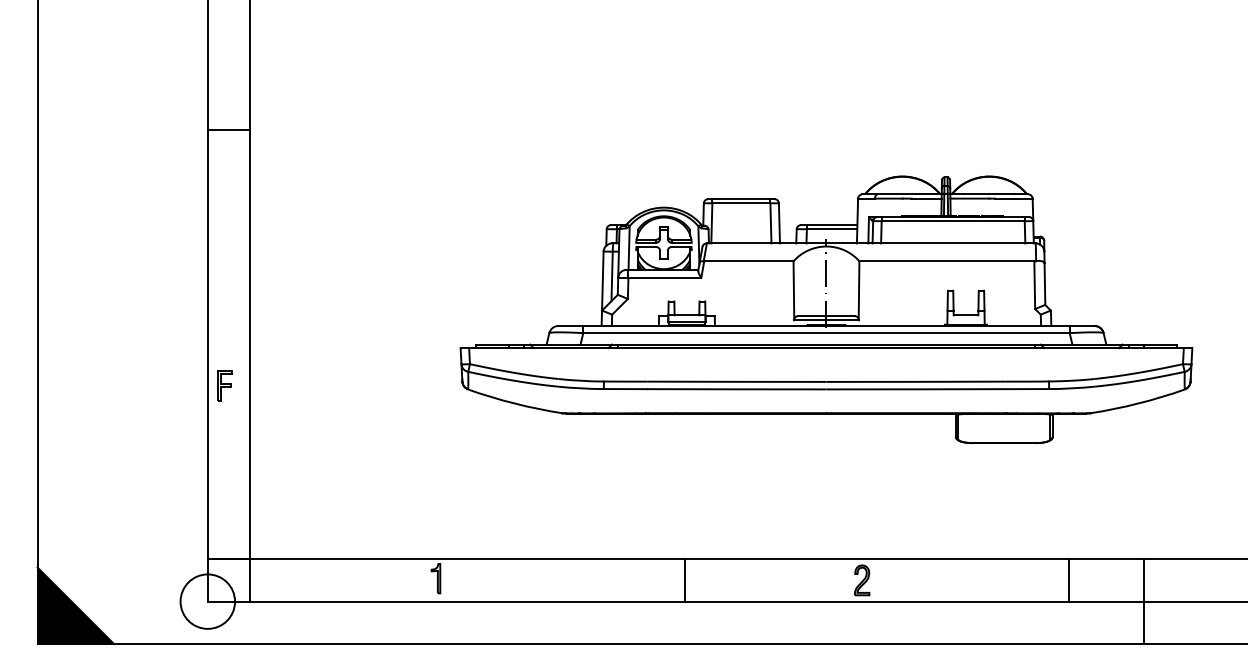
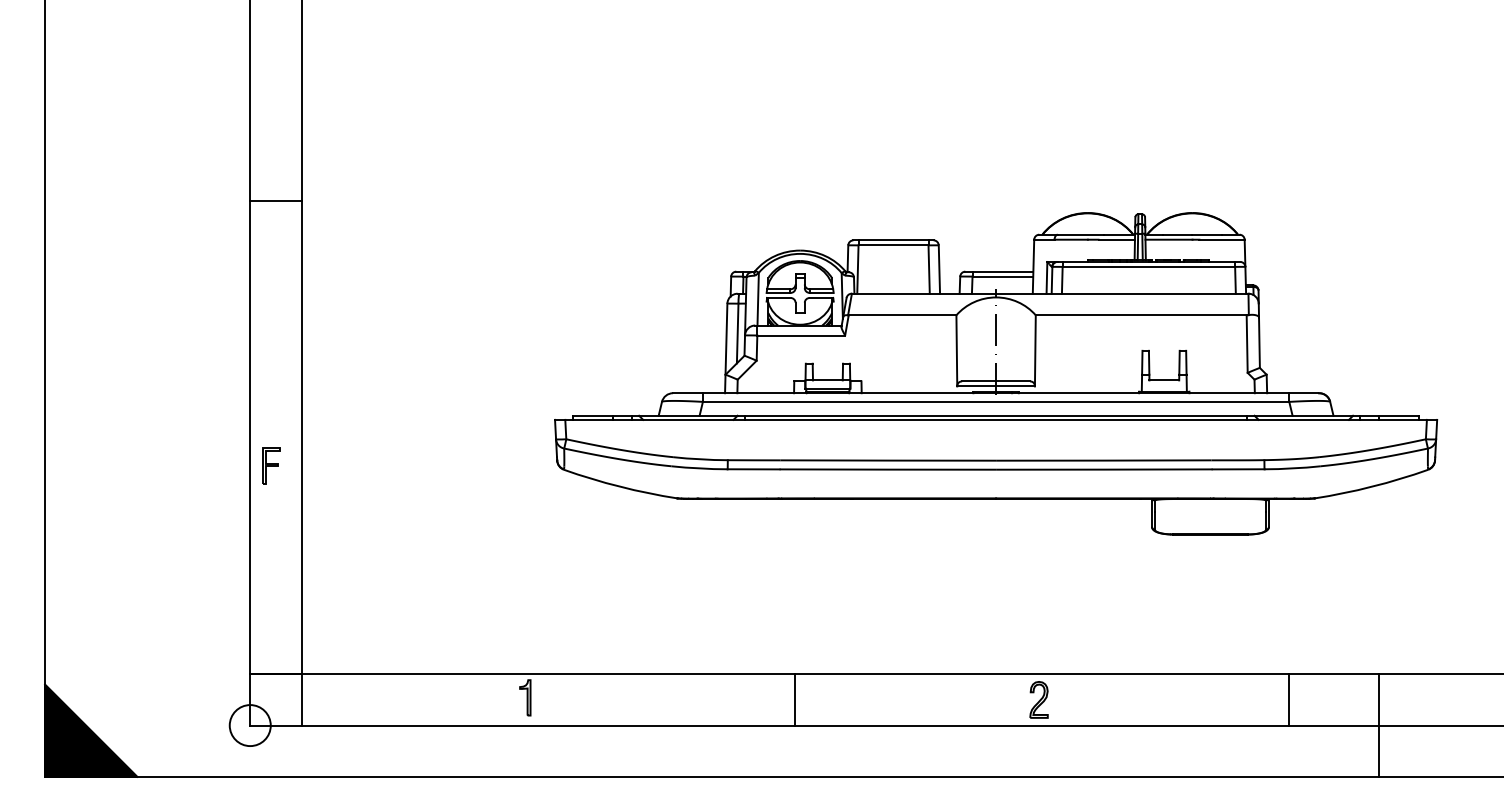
line: (228, 129) -> (275, 200), moved
line: (684, 580) -> (795, 699), moved
circle: (207, 601) -> (249, 725), size x0.62

